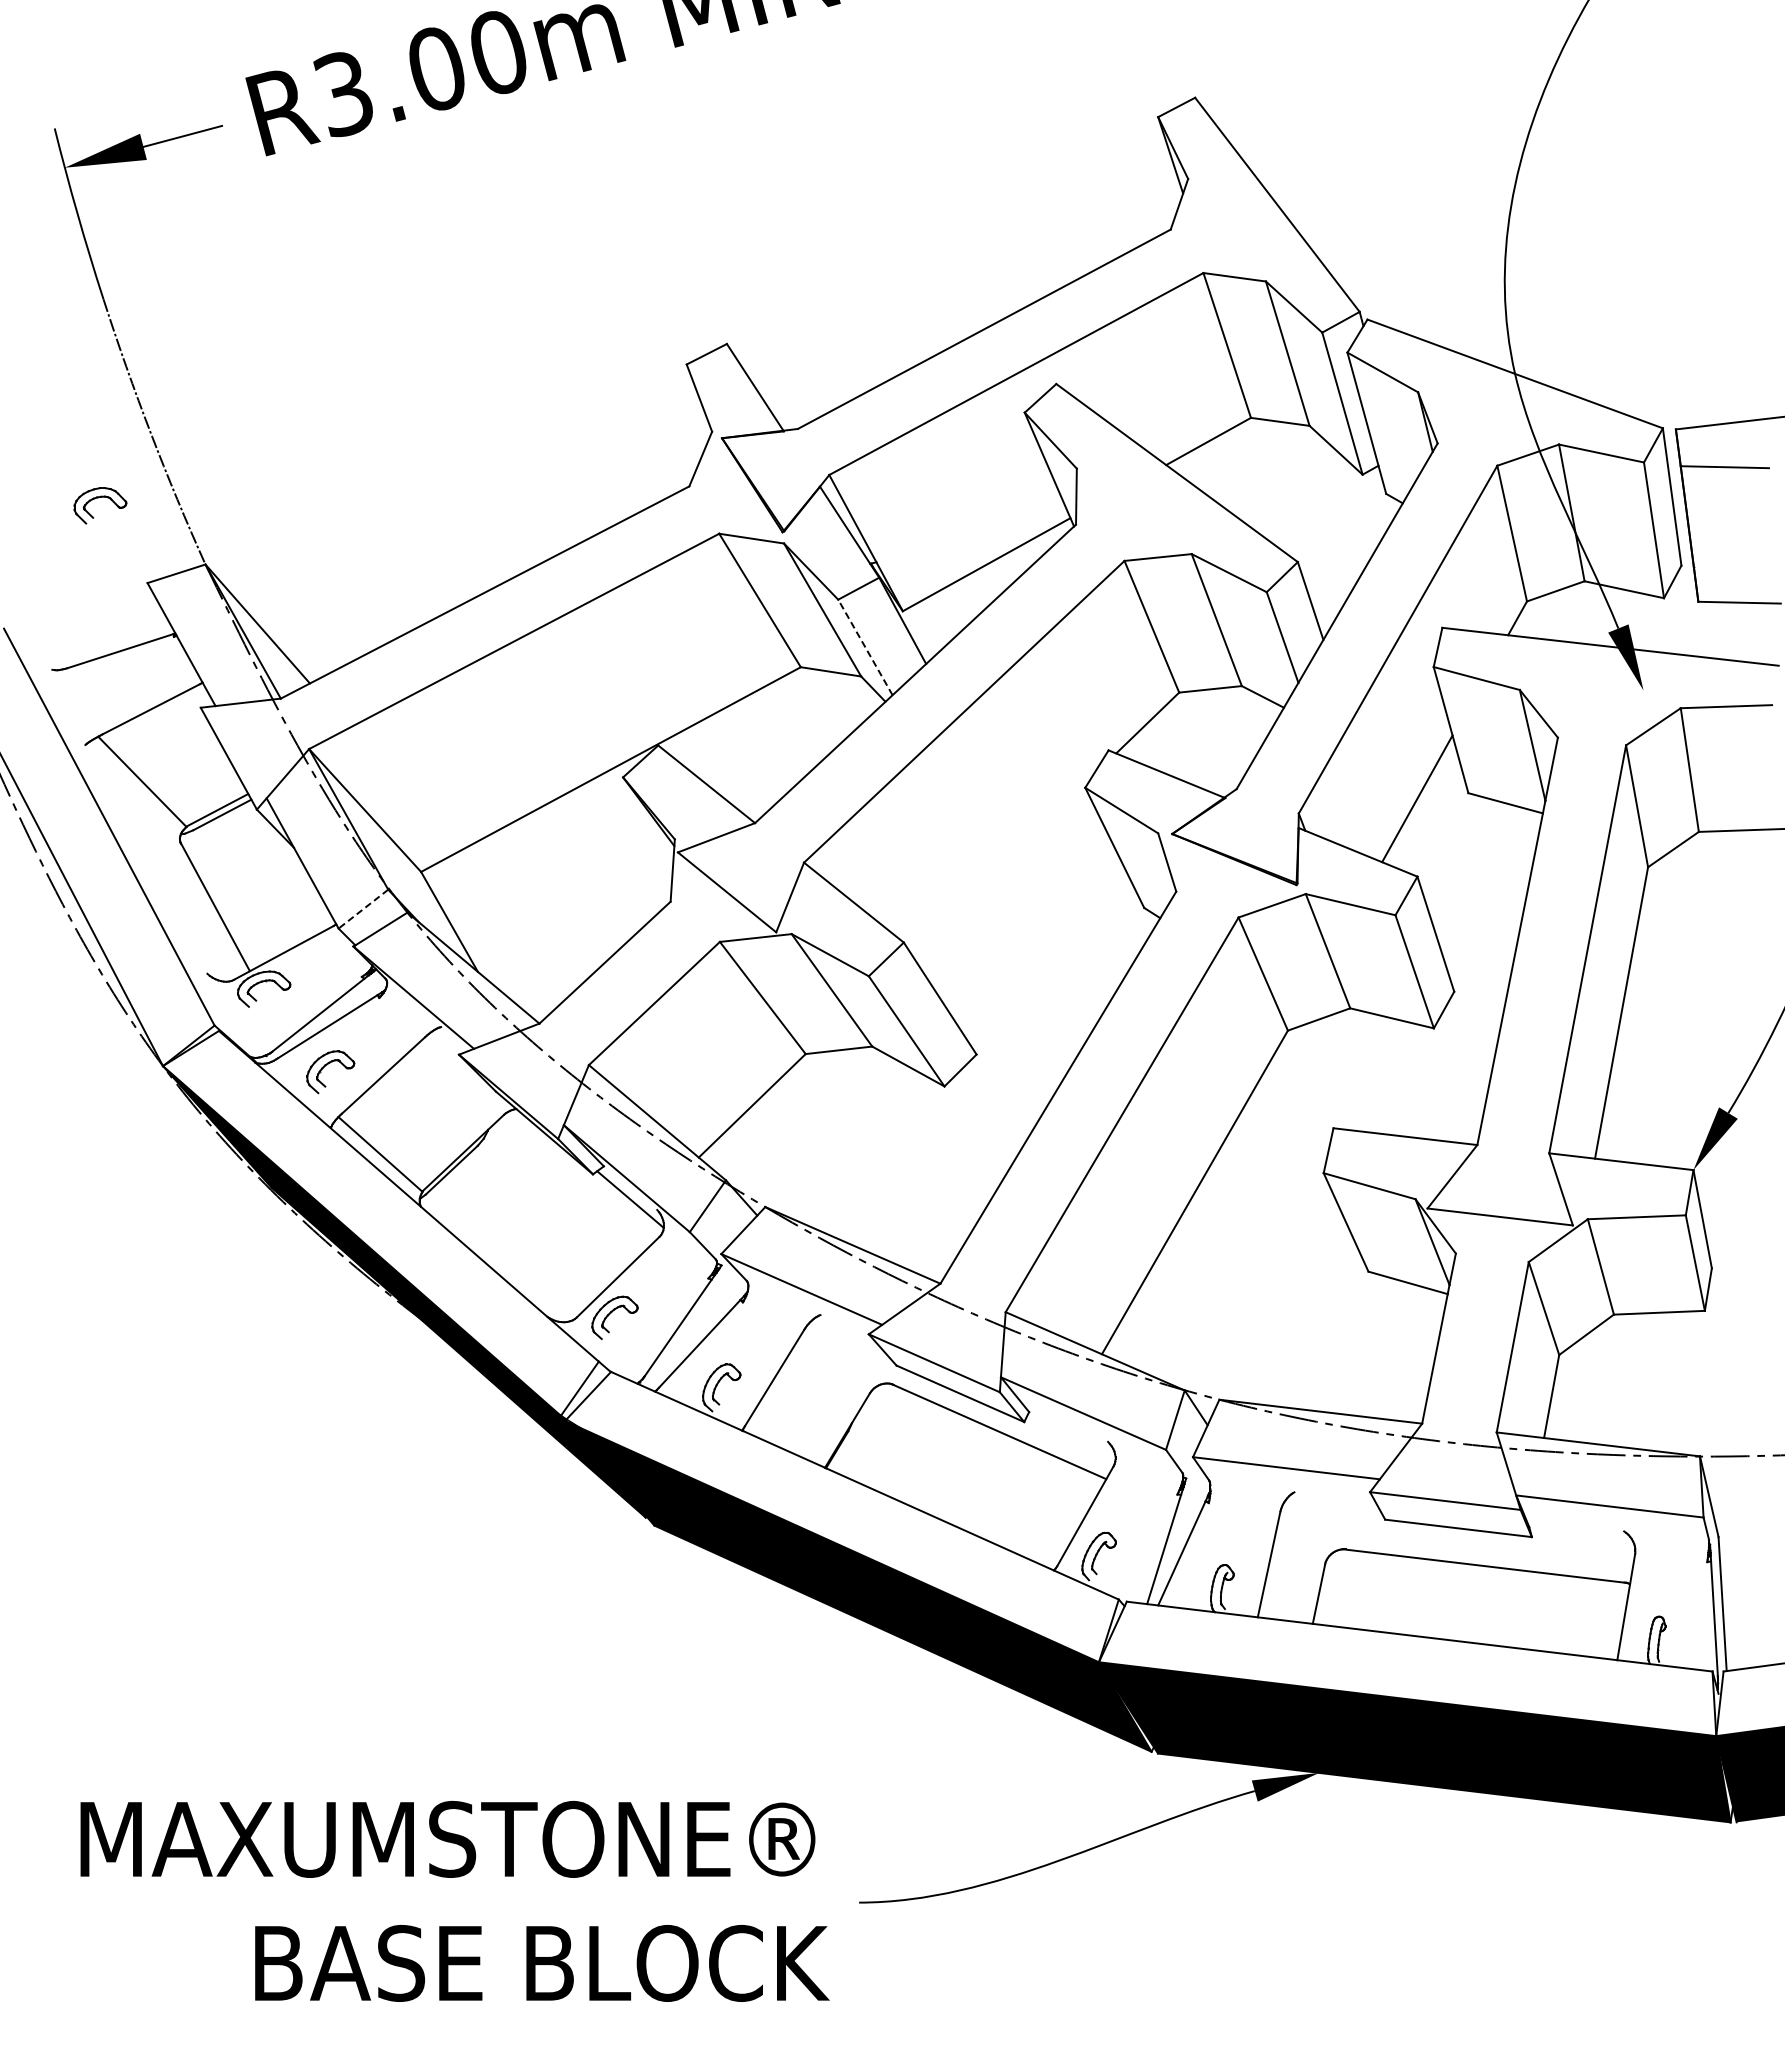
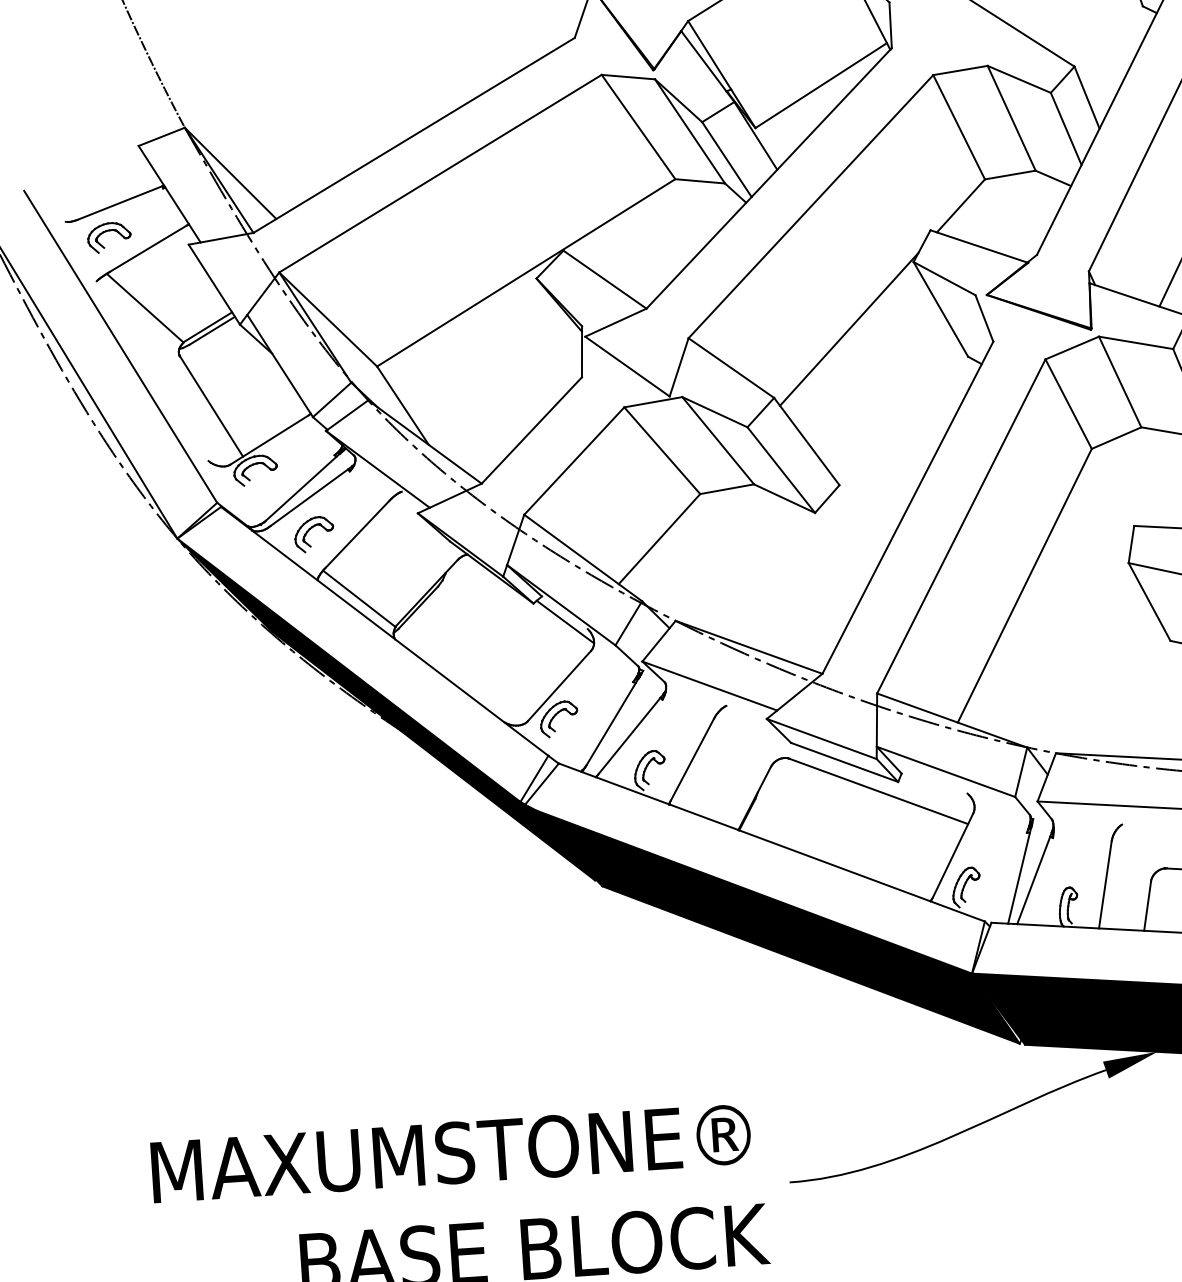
part: (98, 498) -> (107, 231), moved
line: (865, 647) -> (726, 159), dashed -> solid
line: (1001, 864) -> (849, 329), added
line: (363, 909) -> (332, 400), dashed -> solid

